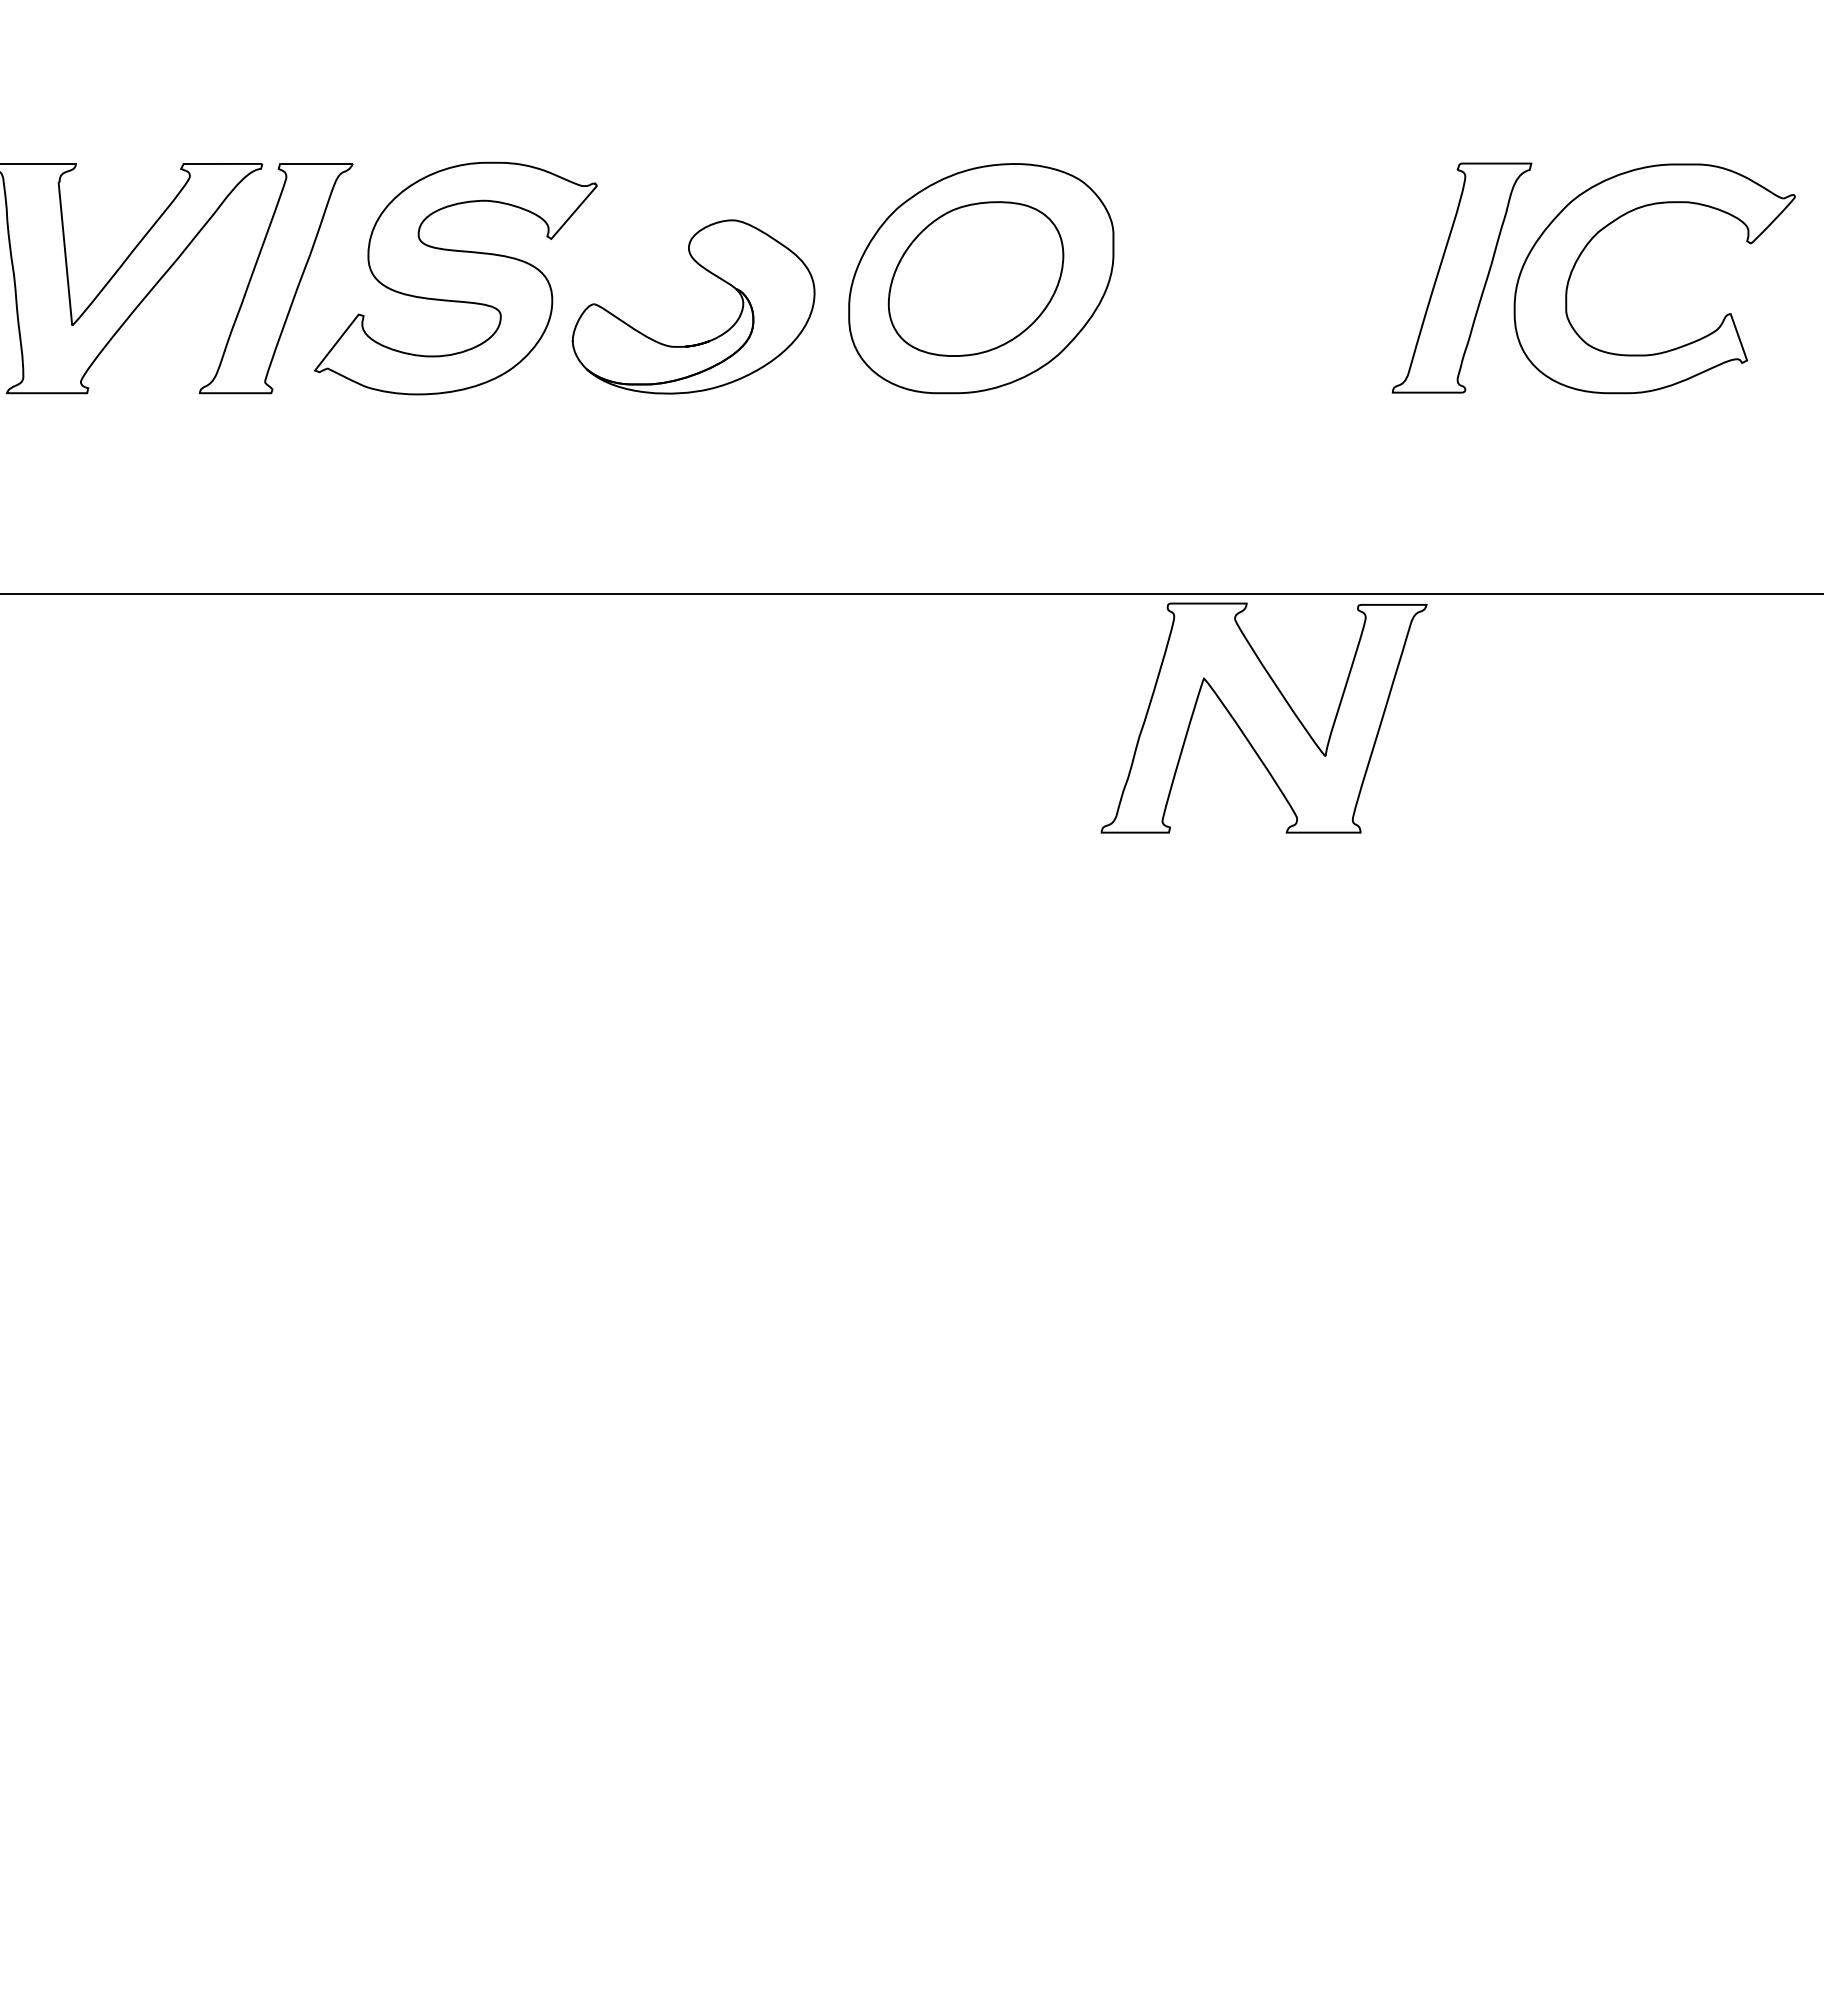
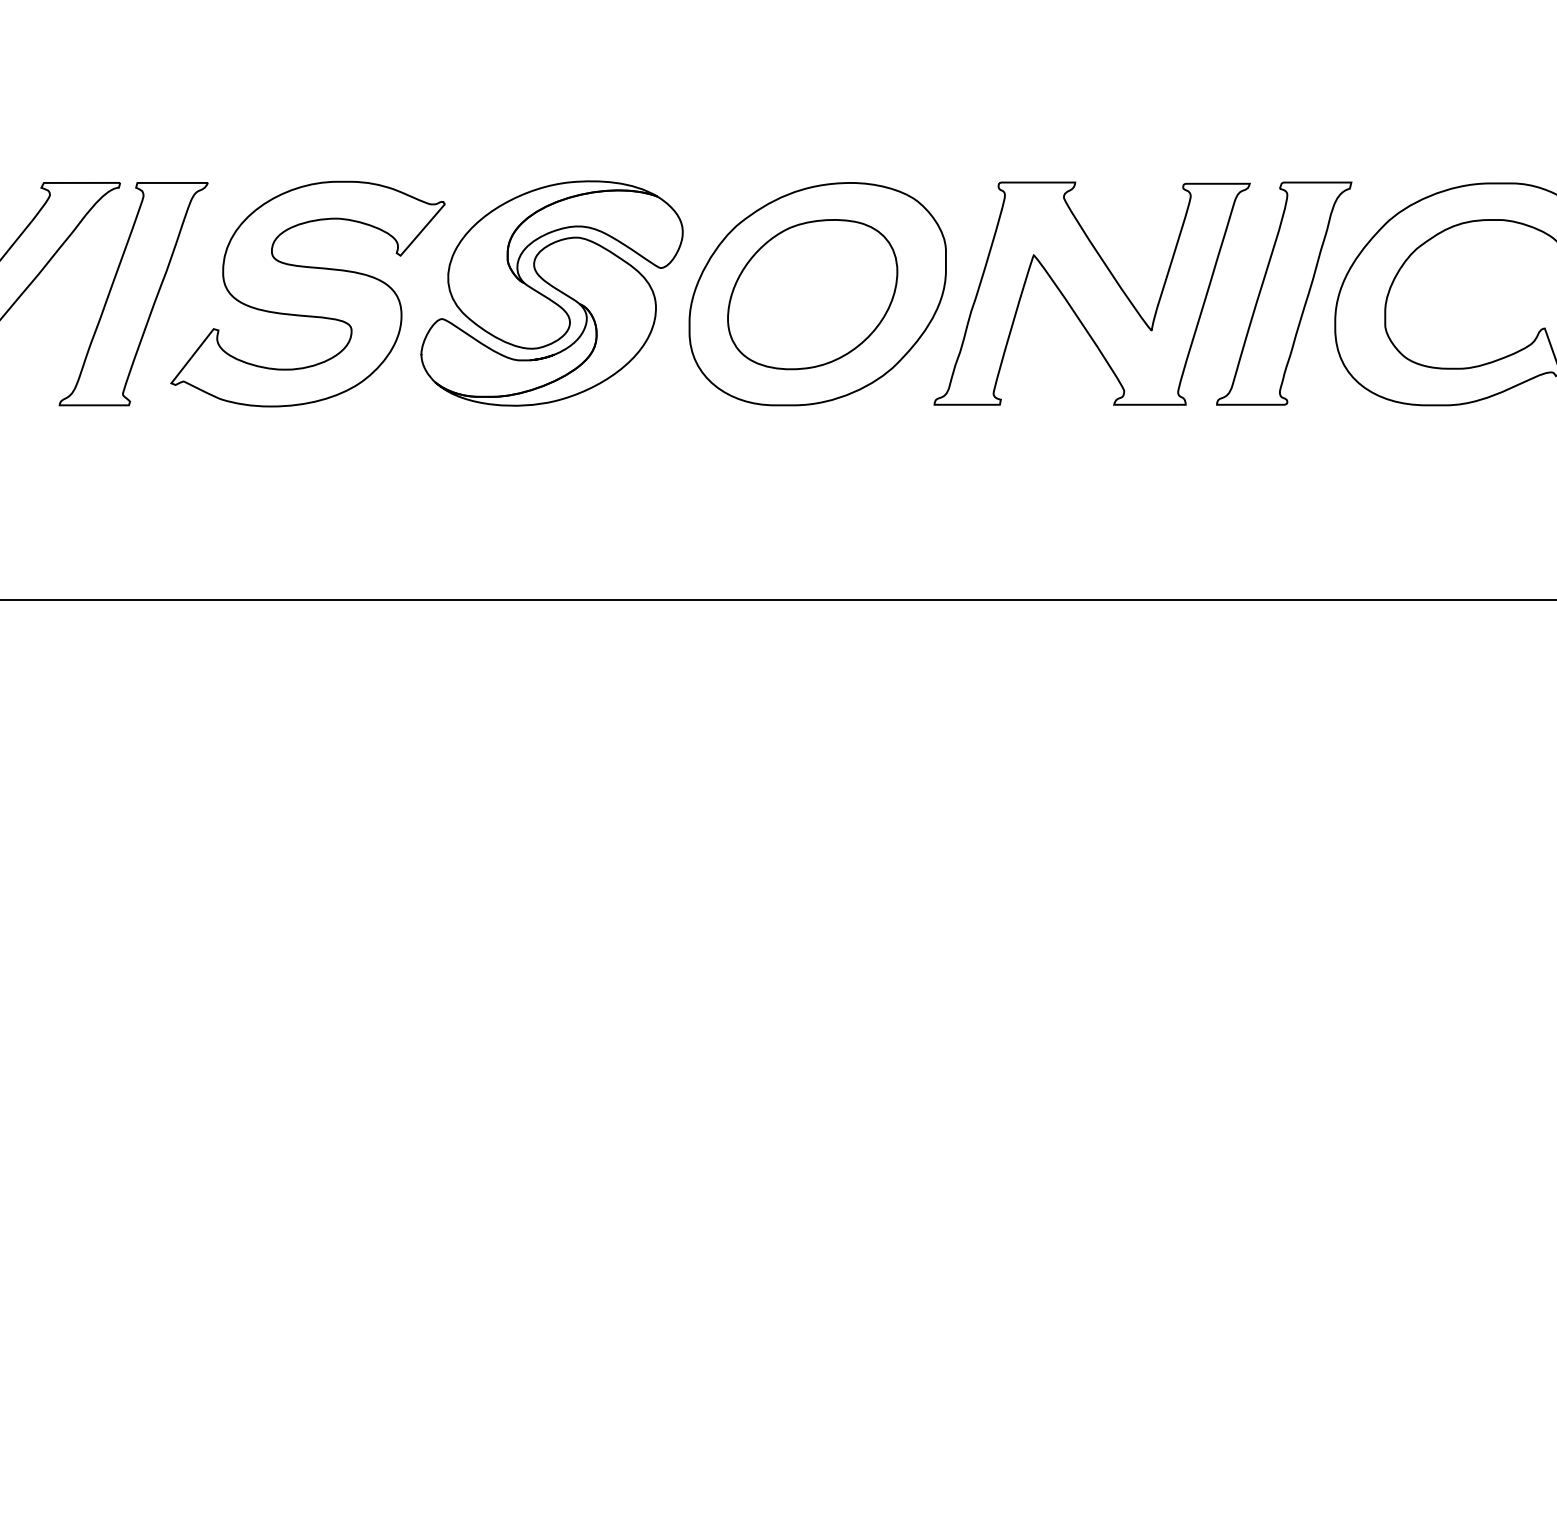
part: (710, 214) -> (555, 231), added
part: (1263, 717) -> (1091, 293), moved

